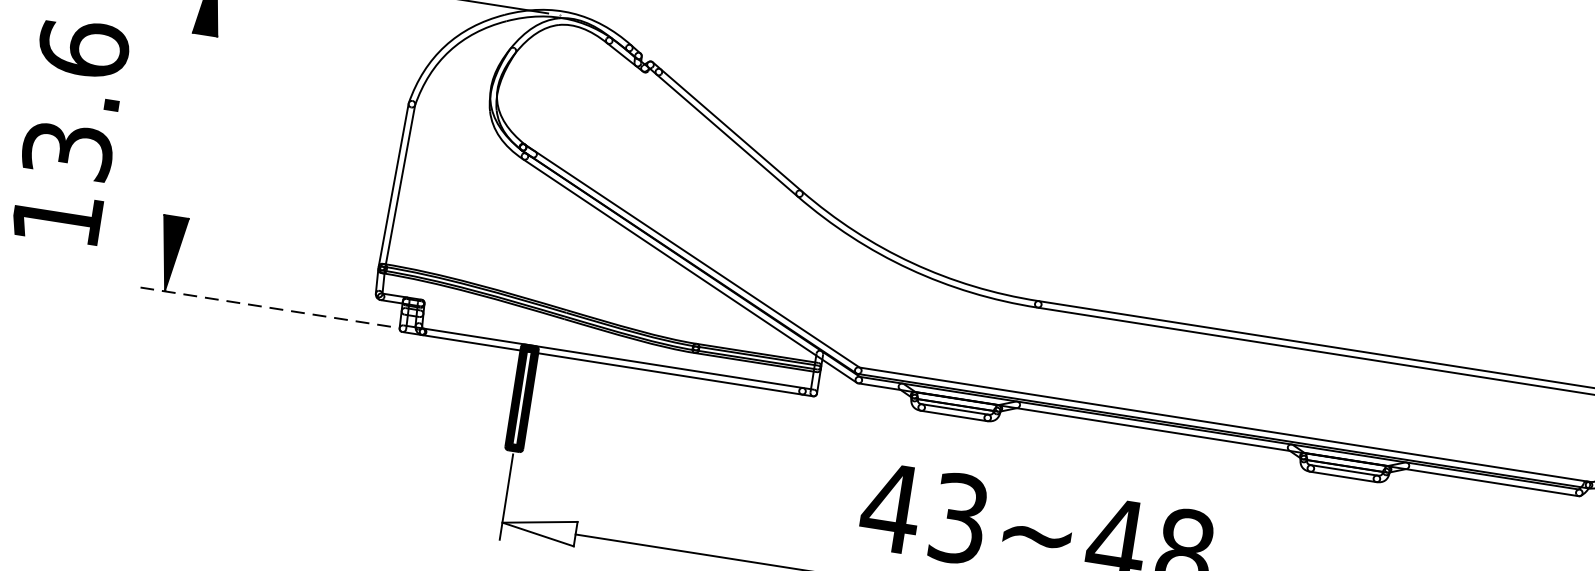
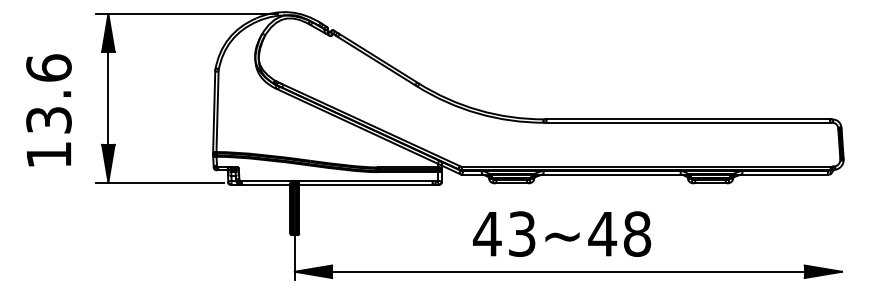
line: (191, 124) -> (108, 97), added
line: (265, 306) -> (159, 182), dashed -> solid
fill: (539, 527) -> (313, 271), added

